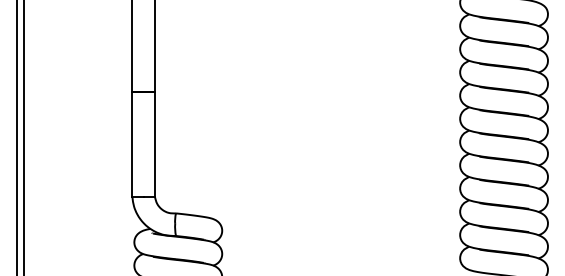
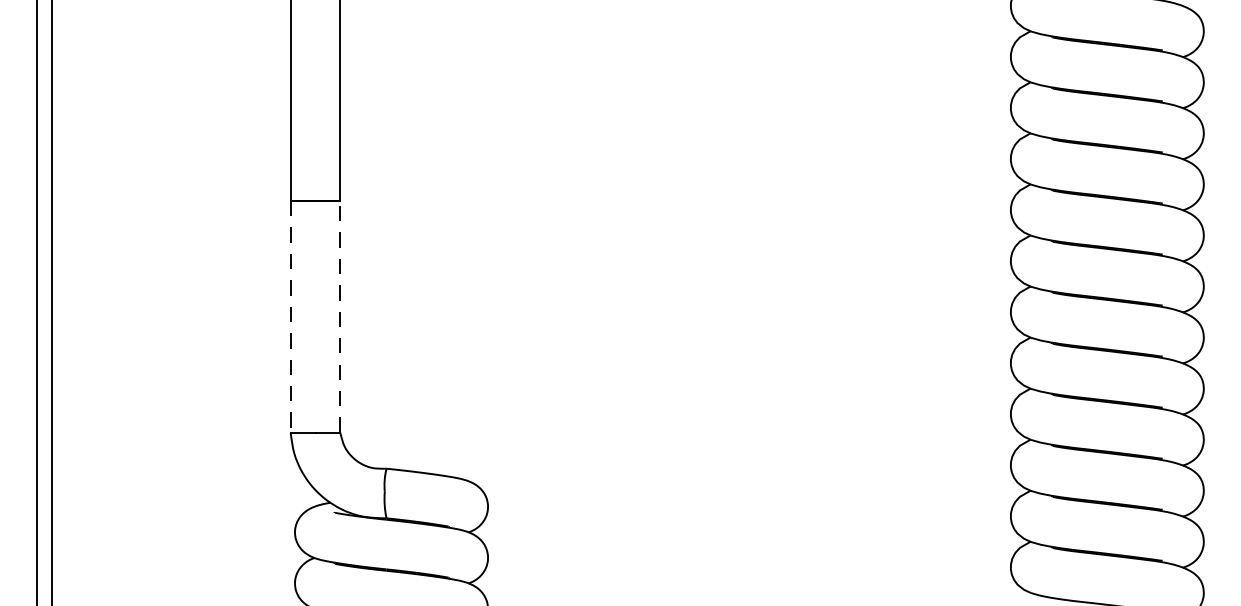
line: (132, 144) -> (290, 317), solid -> dashed
line: (155, 144) -> (341, 317), solid -> dashed

